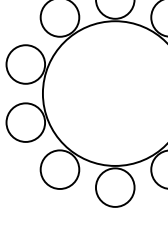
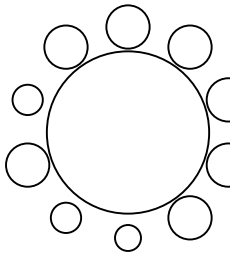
circle: (25, 64) -> (27, 99), size x0.7
circle: (59, 169) -> (65, 217), size x0.7
circle: (114, 187) -> (127, 237), size x0.6

